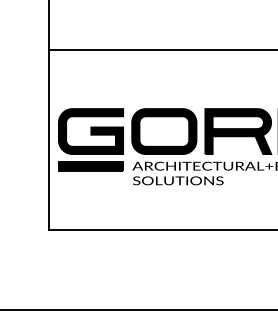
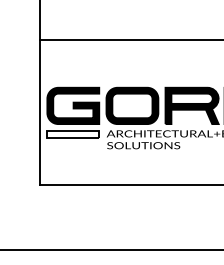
fill: (90, 166) -> (72, 134), removed

